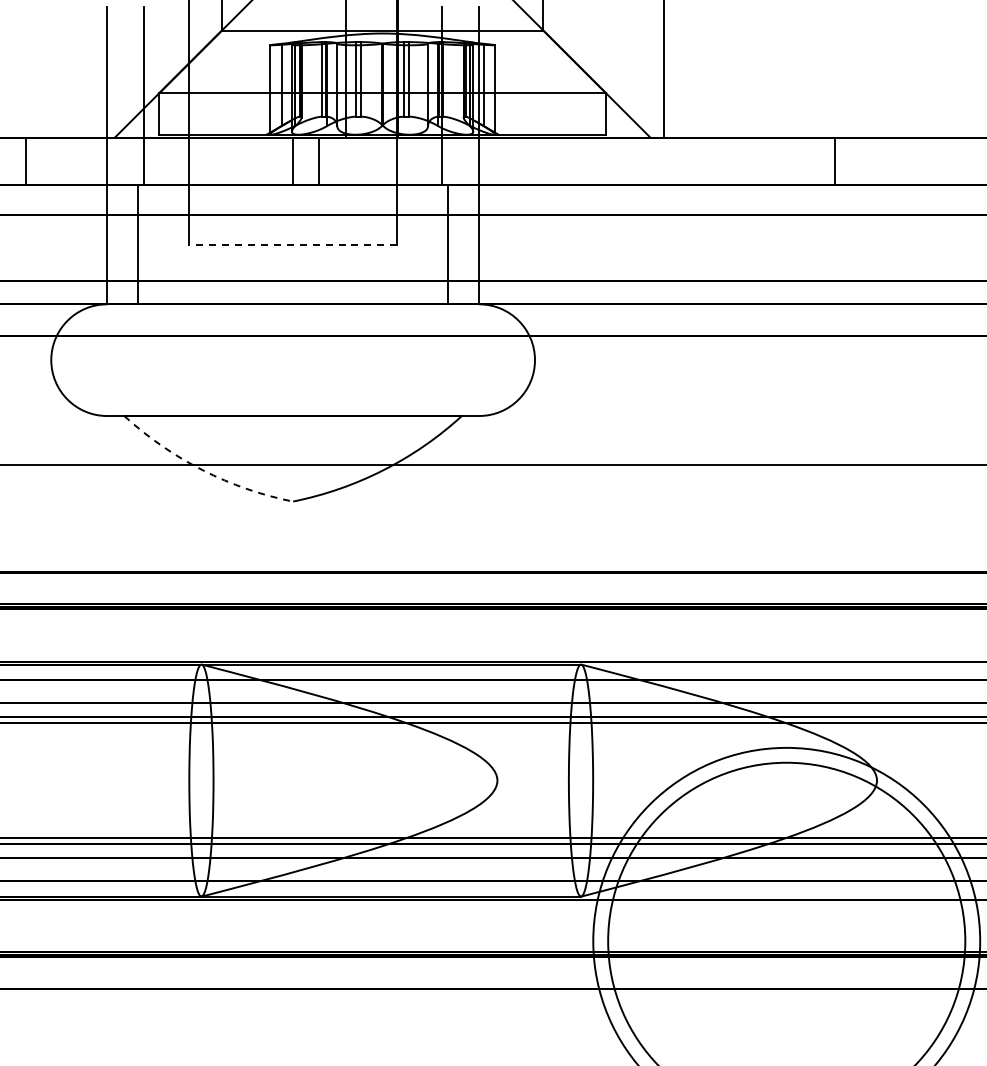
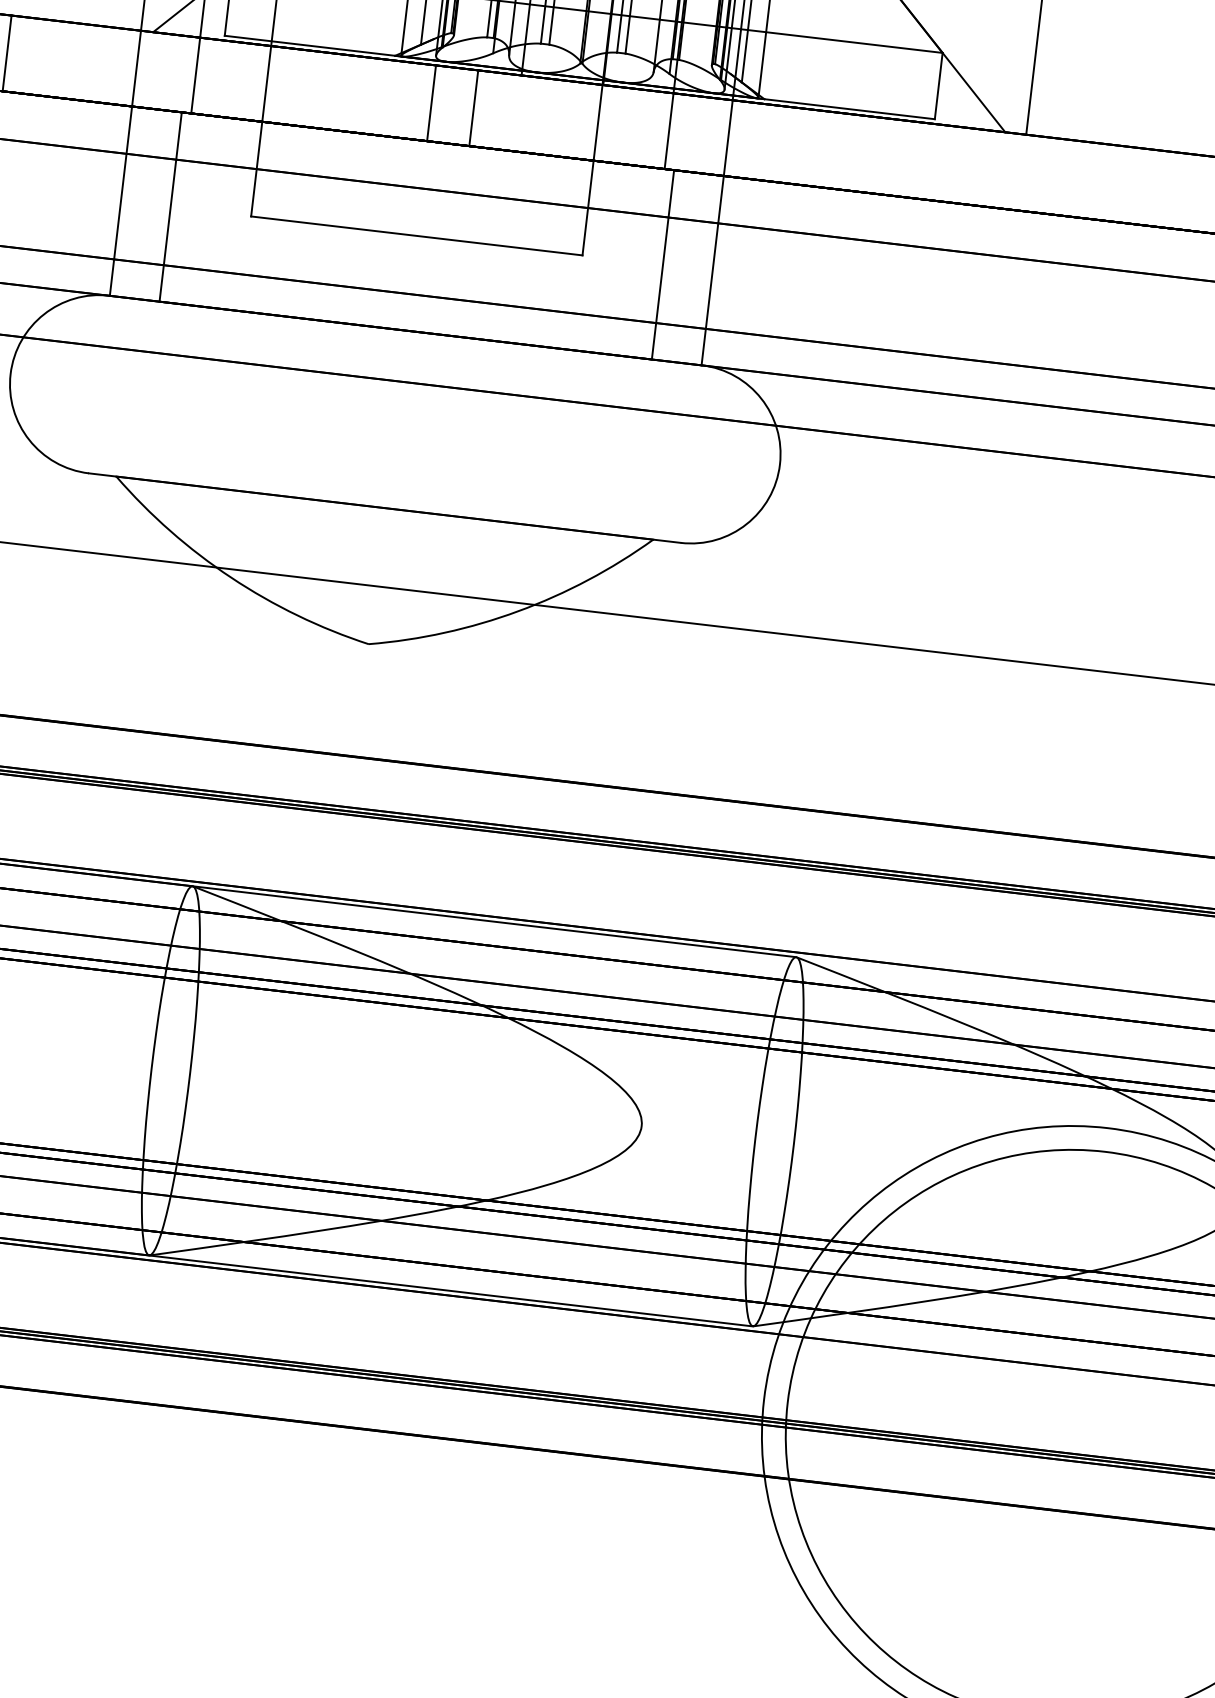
line: (292, 244) -> (415, 235), dashed -> solid
arc: (202, 470) -> (230, 577), dashed -> solid

